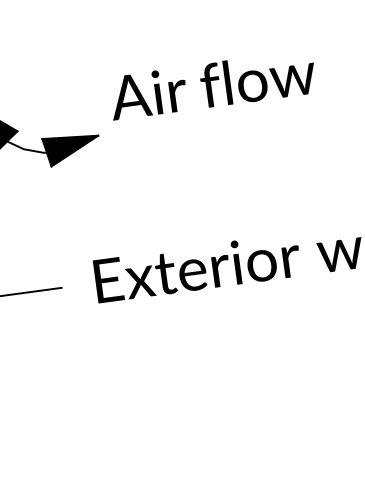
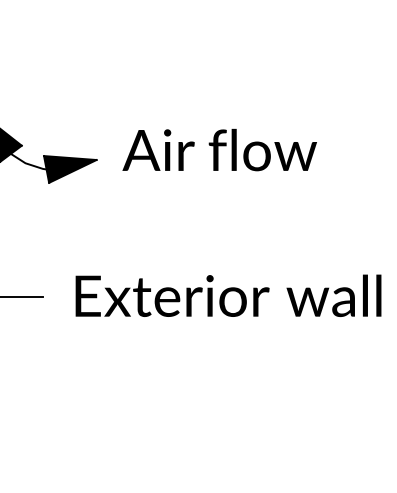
text: (212, 84) -> (219, 149), moved

